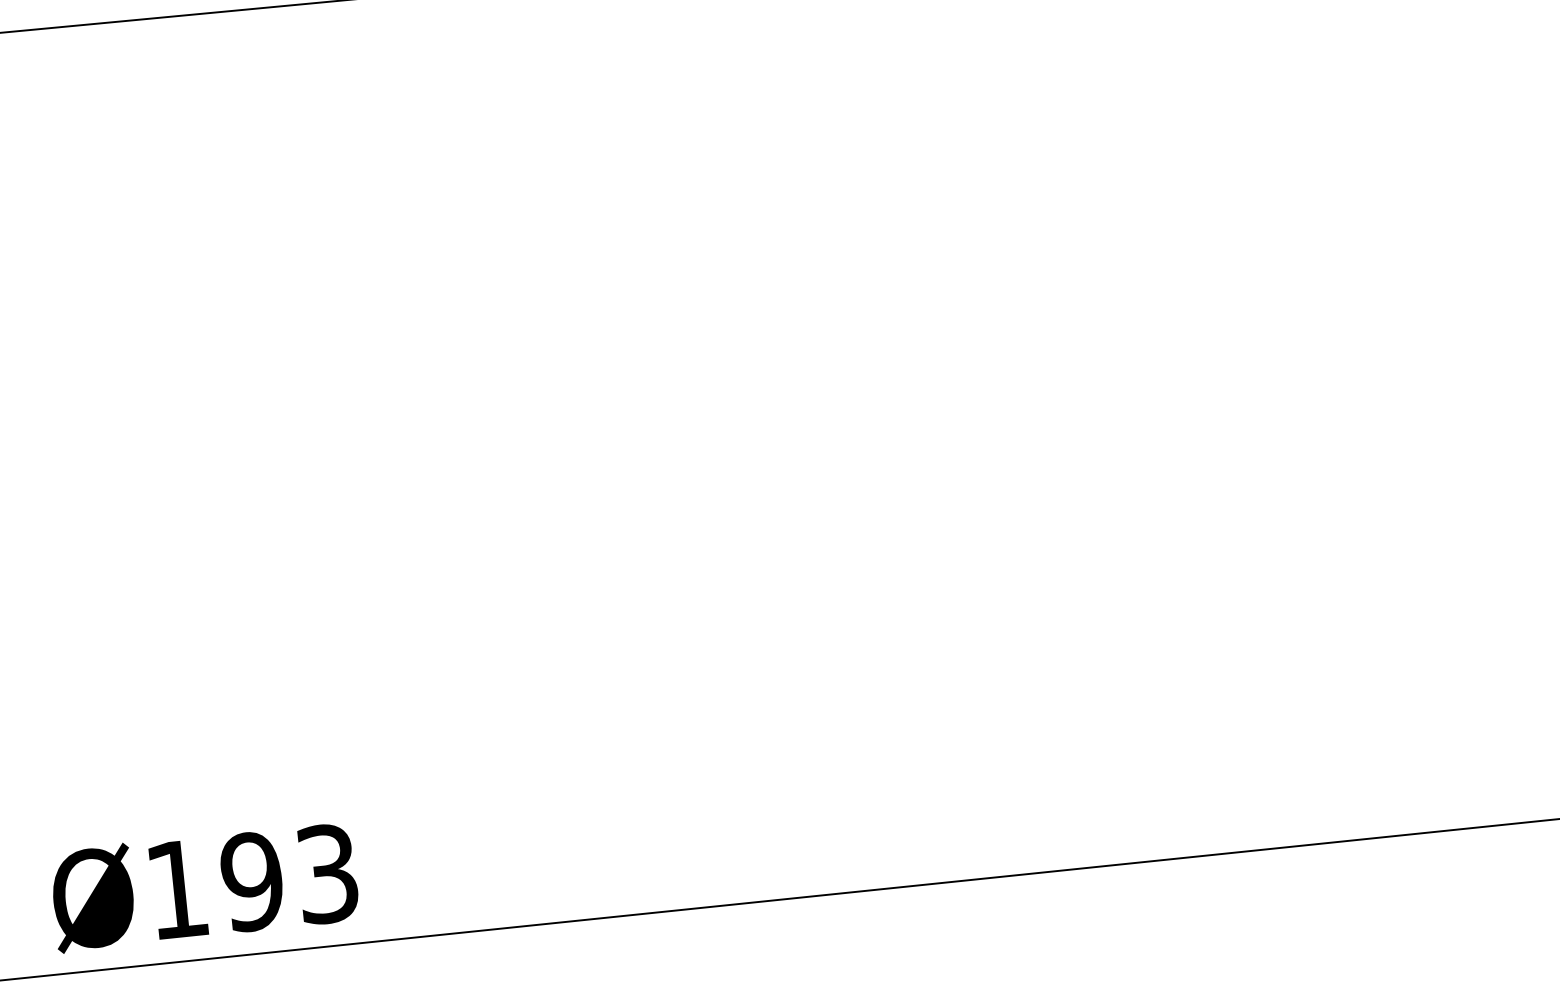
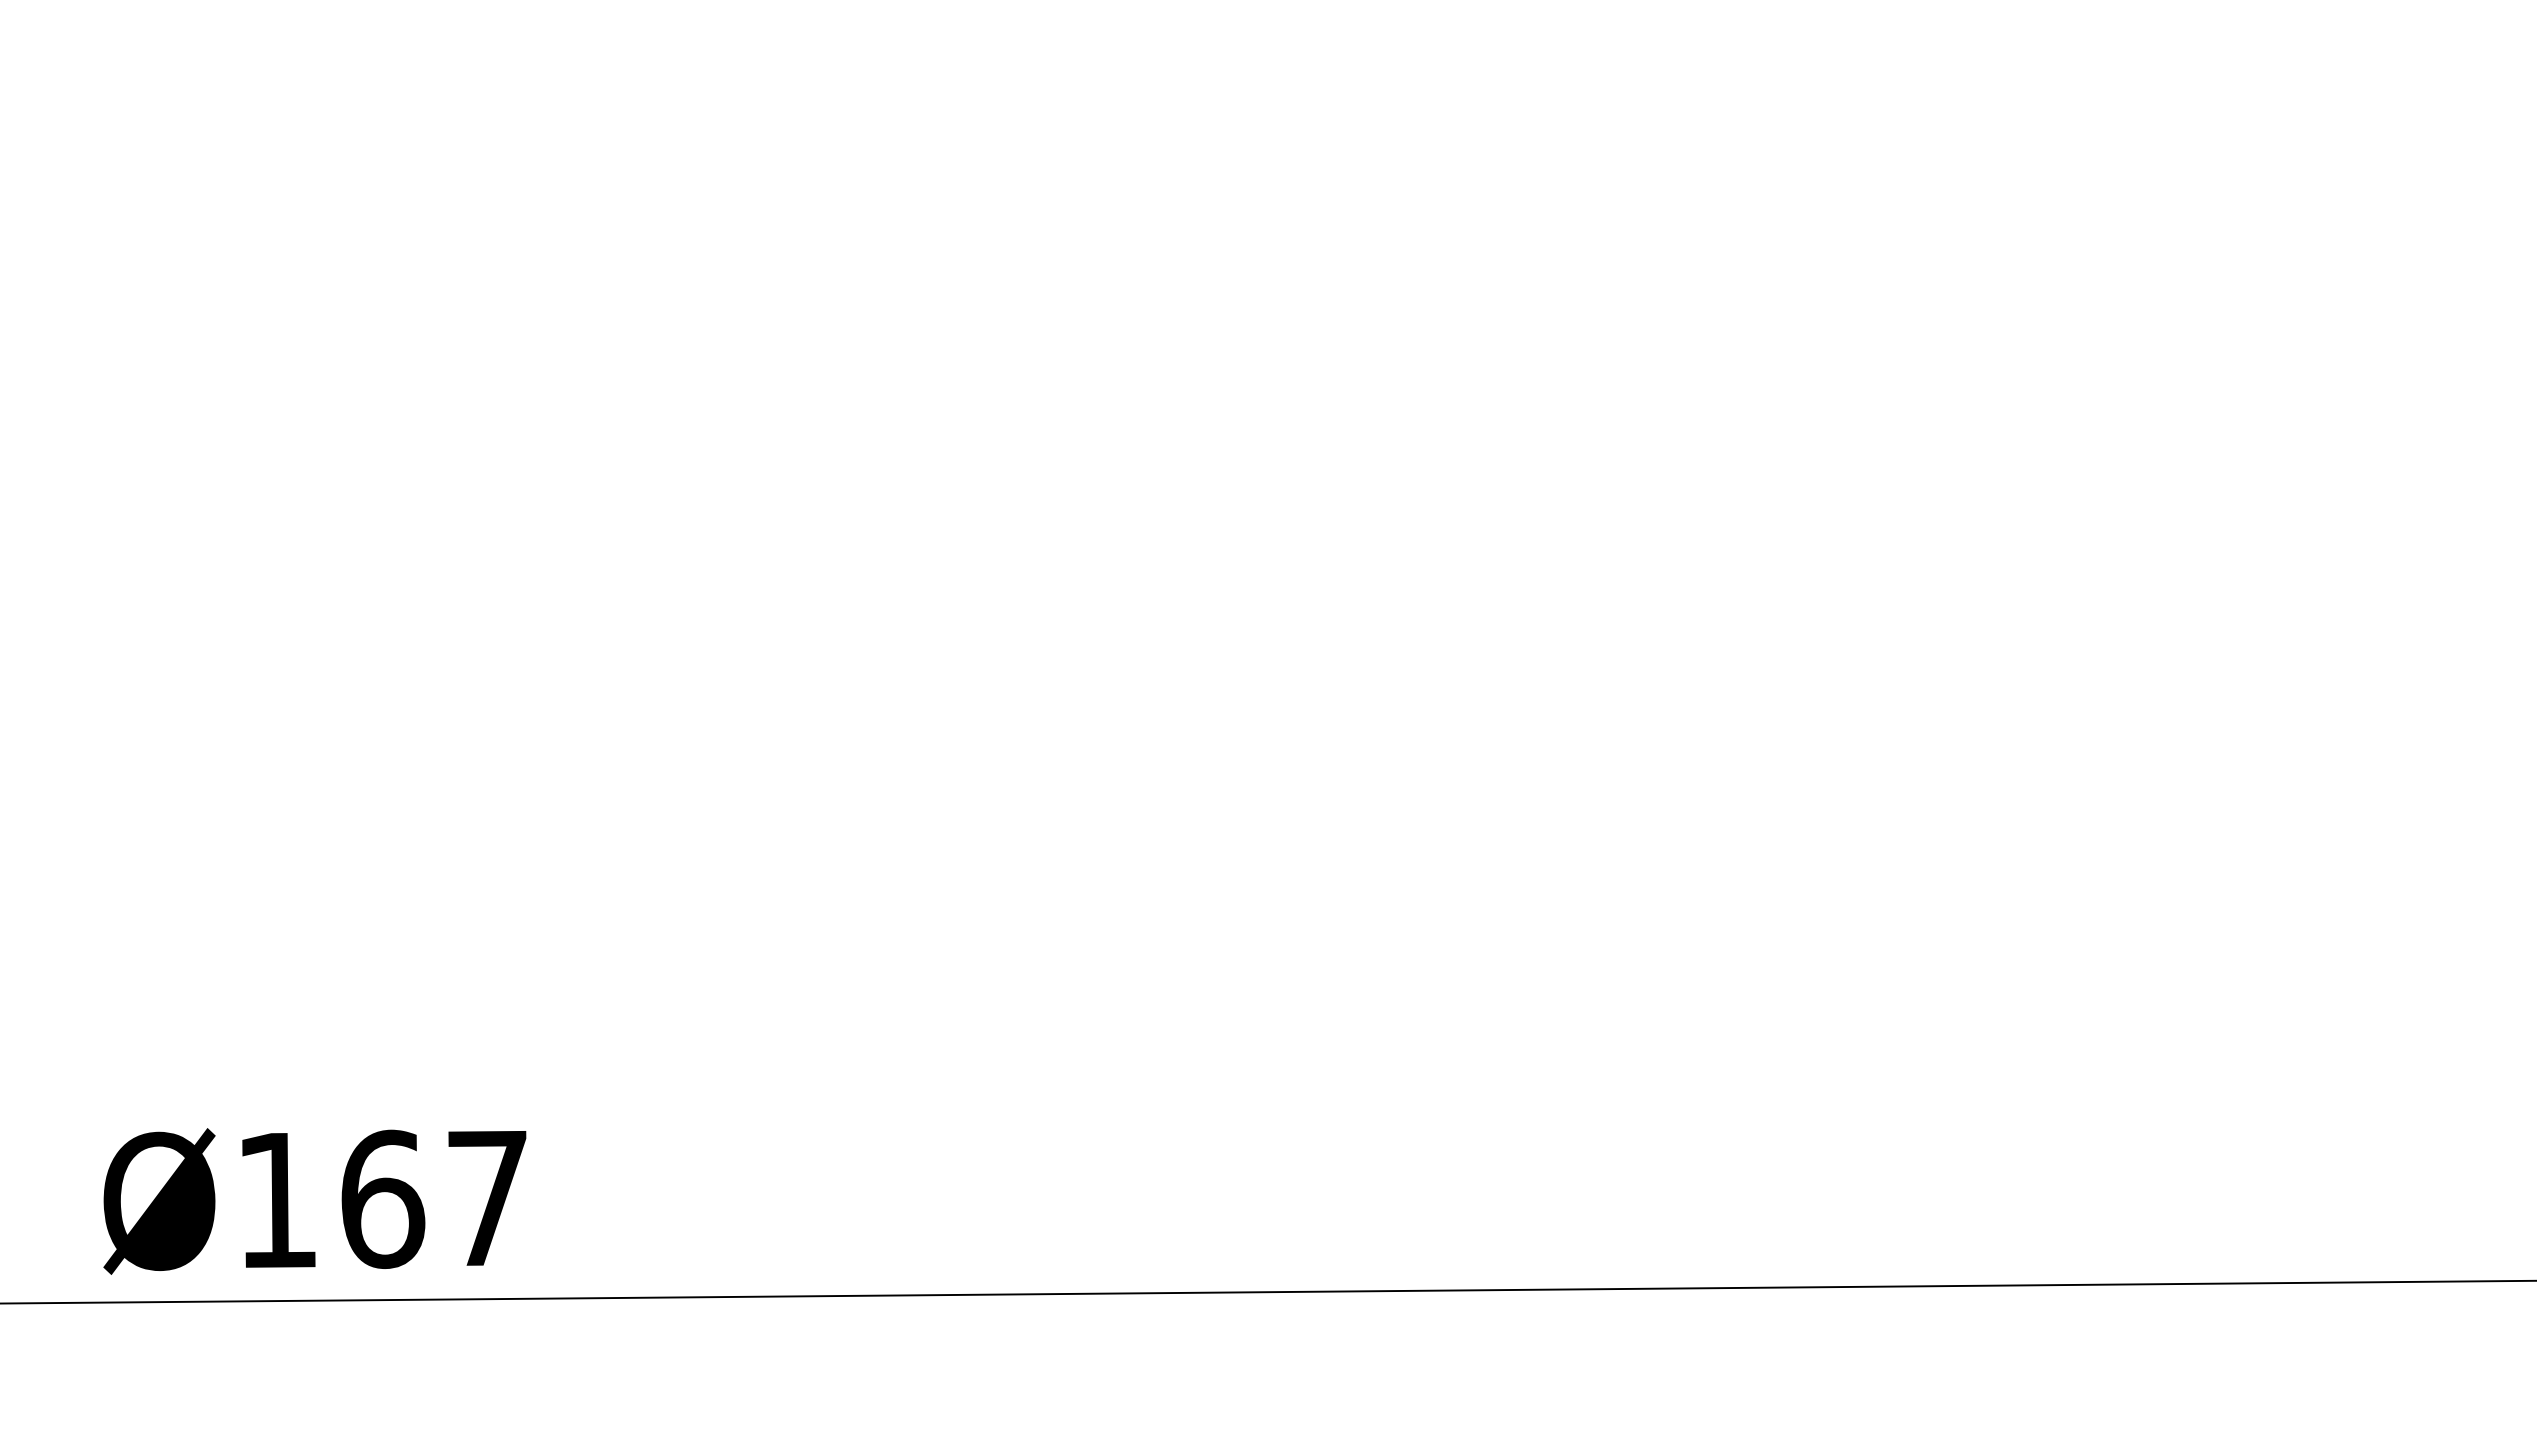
text: (288, 877) -> (433, 1198), Ø193 -> Ø167

